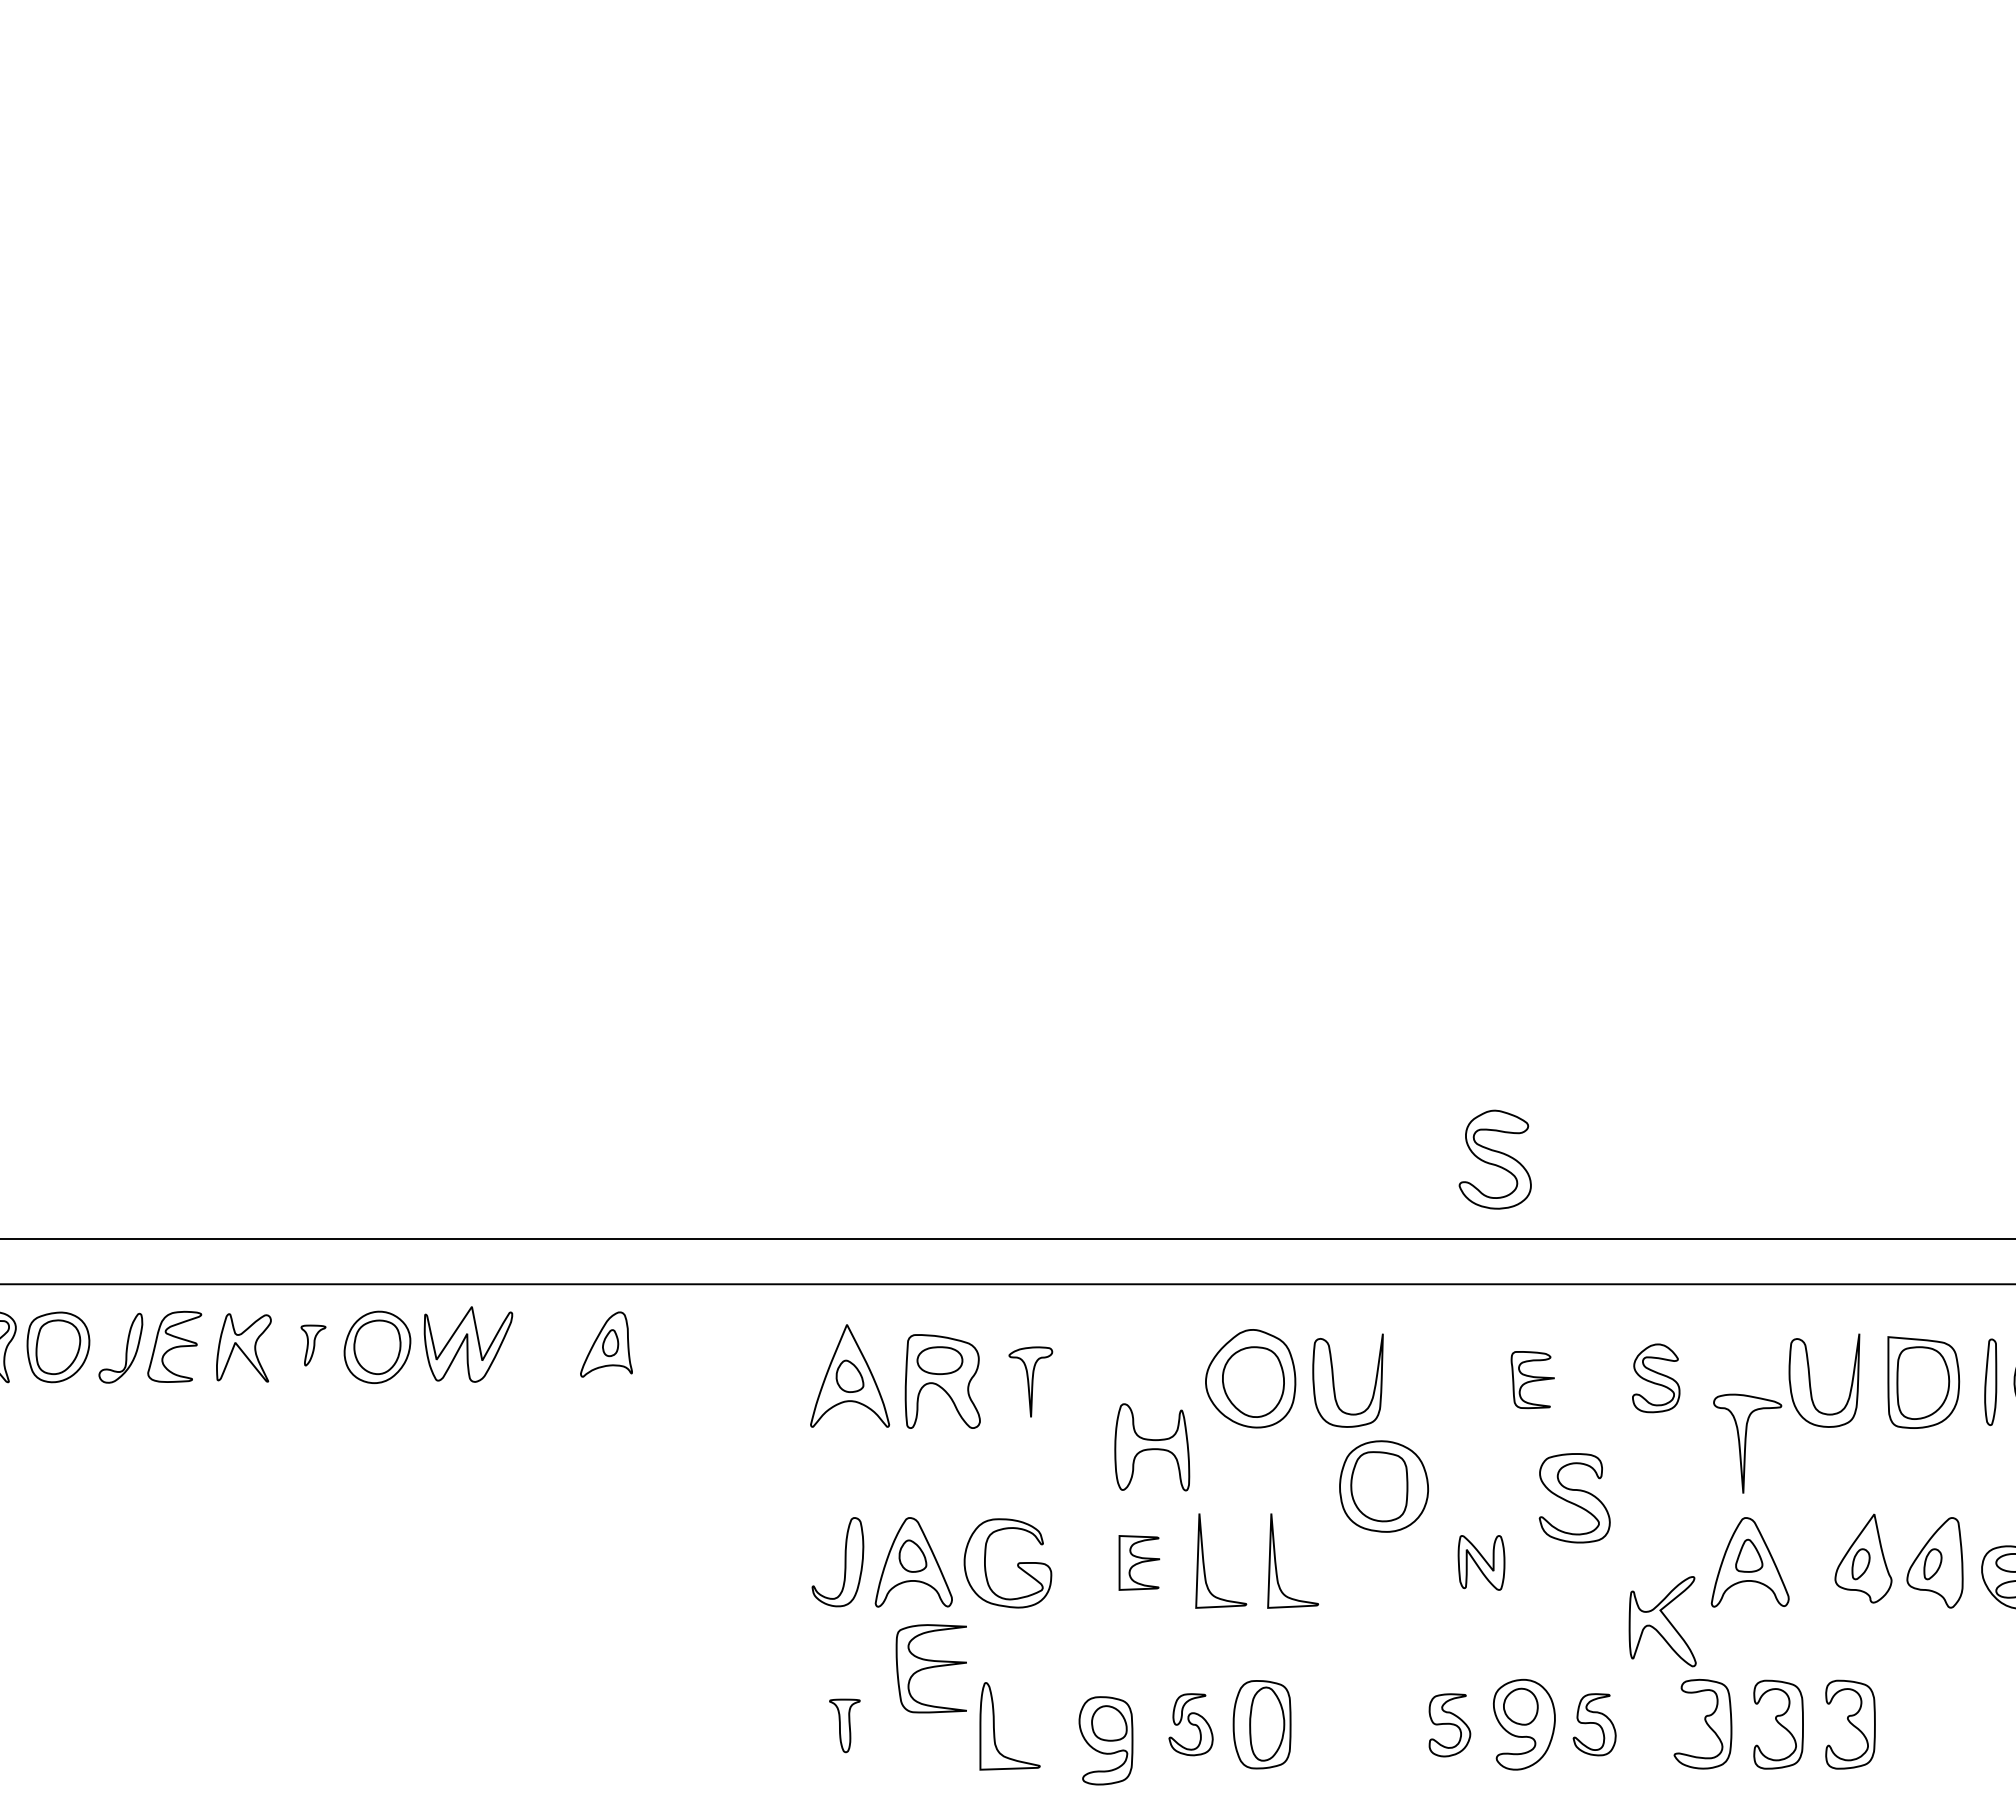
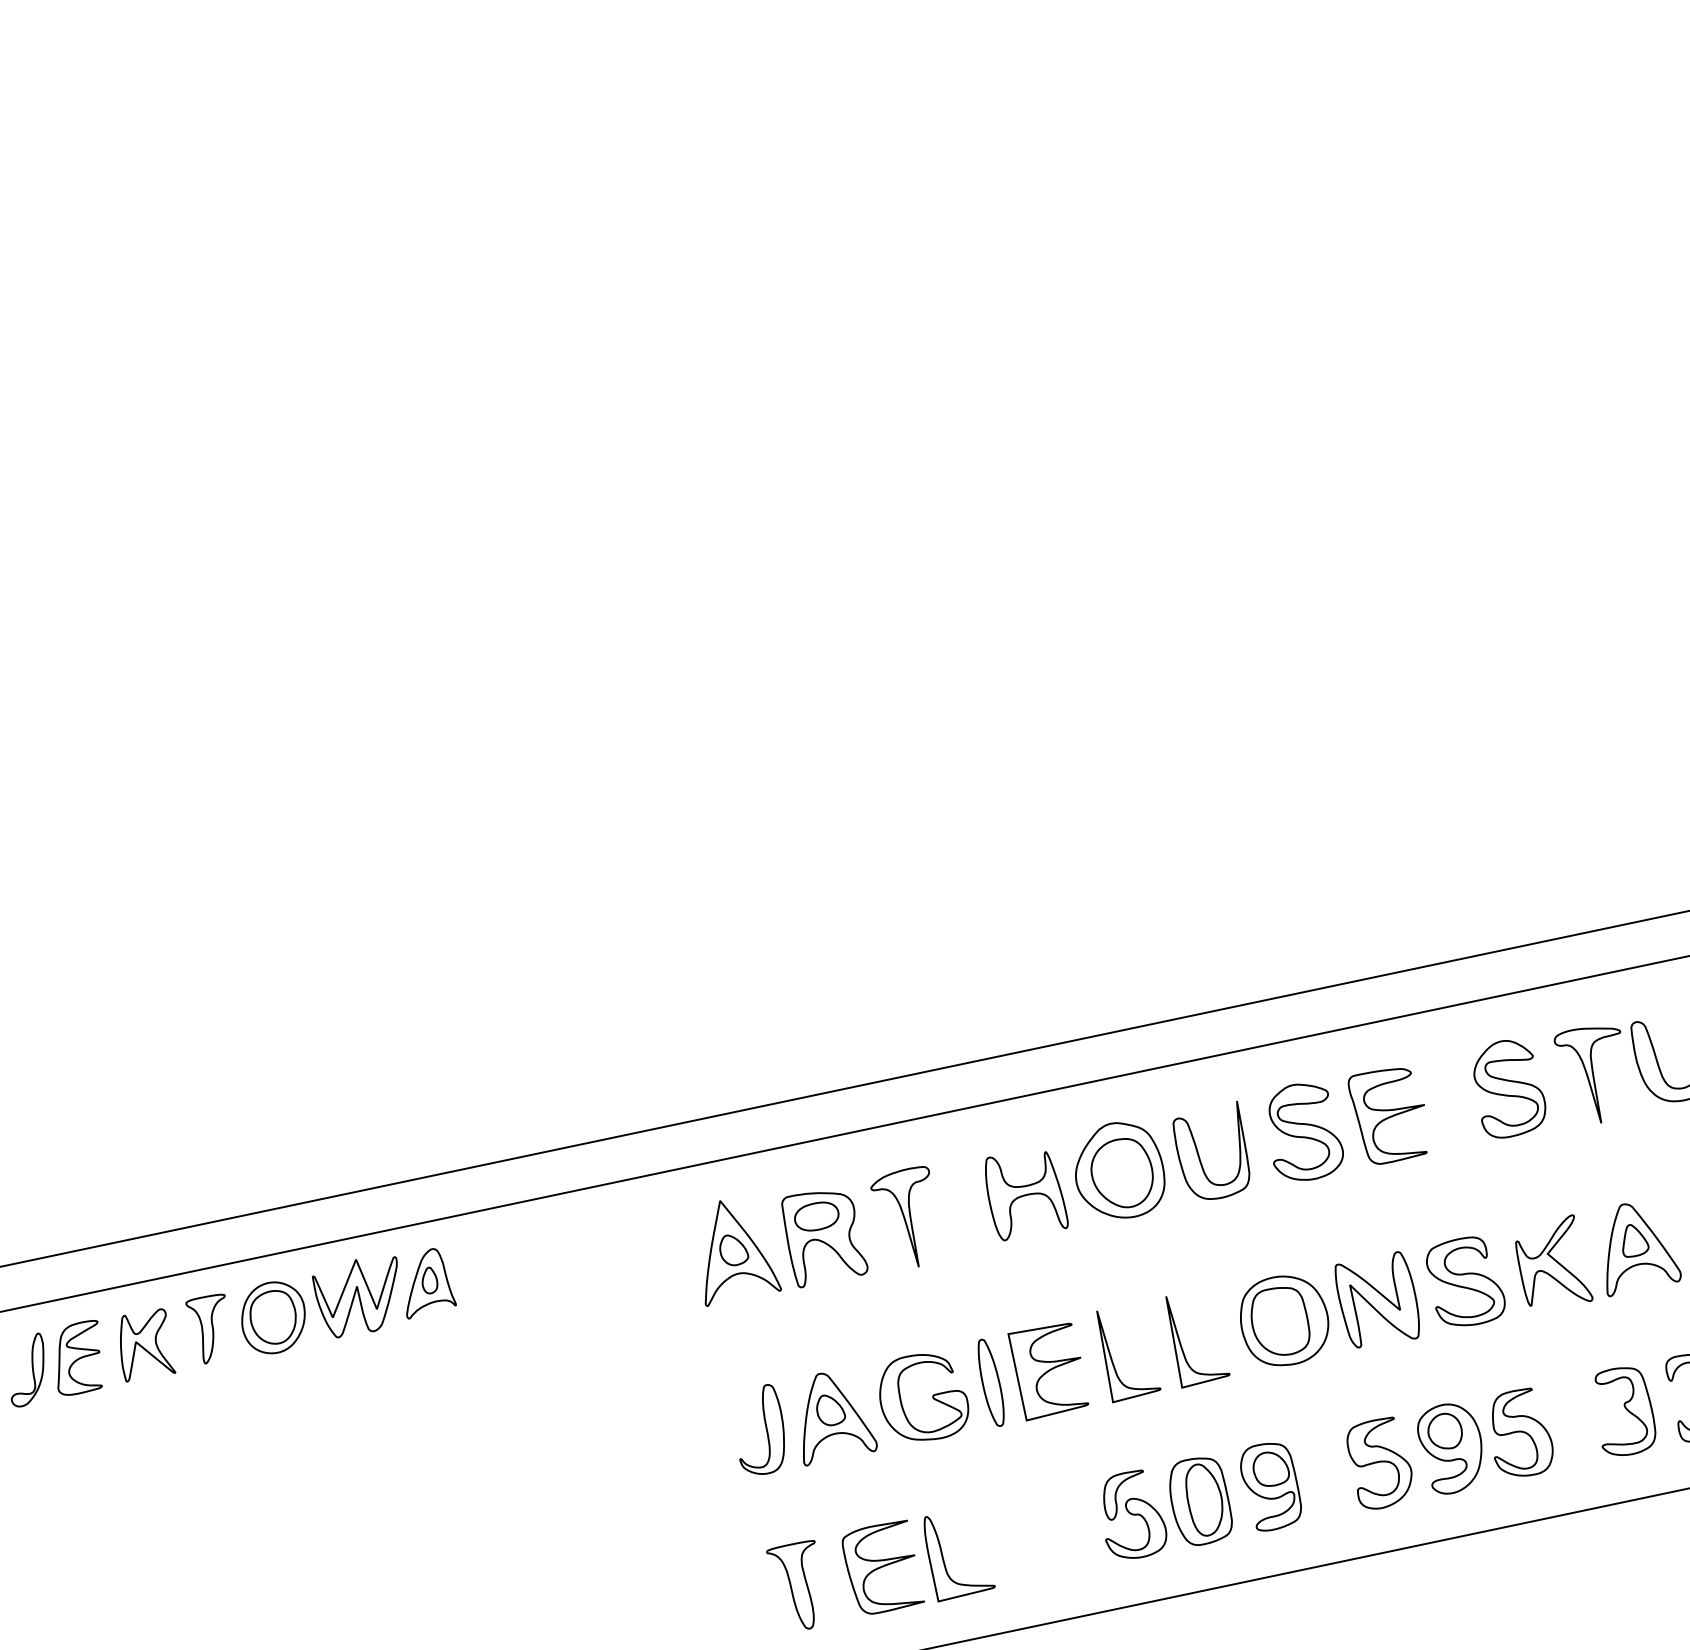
part: (1494, 1159) -> (1302, 1132), moved
part: (606, 1344) -> (425, 1282), moved
part: (313, 1345) -> (211, 1328), size x1.67
part: (1656, 1378) -> (1508, 1088), size x1.43
part: (1532, 1379) -> (1389, 1114), size x1.67
part: (1030, 1381) -> (907, 1218), size x1.43
part: (1747, 1443) -> (1595, 1074), moved
part: (1152, 1447) -> (1025, 1193), moved
part: (1383, 1486) -> (1283, 1320), moved
part: (1574, 1498) -> (1465, 1282), moved
part: (1078, 1562) -> (990, 1382), added
part: (1139, 1562) -> (1049, 1370), size x1.67
part: (1481, 1562) -> (1378, 1300), size x1.67
part: (1662, 1621) -> (1551, 1264), moved
part: (930, 1668) -> (881, 1568), moved
part: (1190, 1724) -> (1131, 1515), size x1.43
part: (1594, 1724) -> (1519, 1433), size x1.43
part: (844, 1725) -> (798, 1586), size x1.67
part: (1449, 1725) -> (1380, 1464), size x1.43
part: (1105, 1740) -> (1270, 1486), moved

